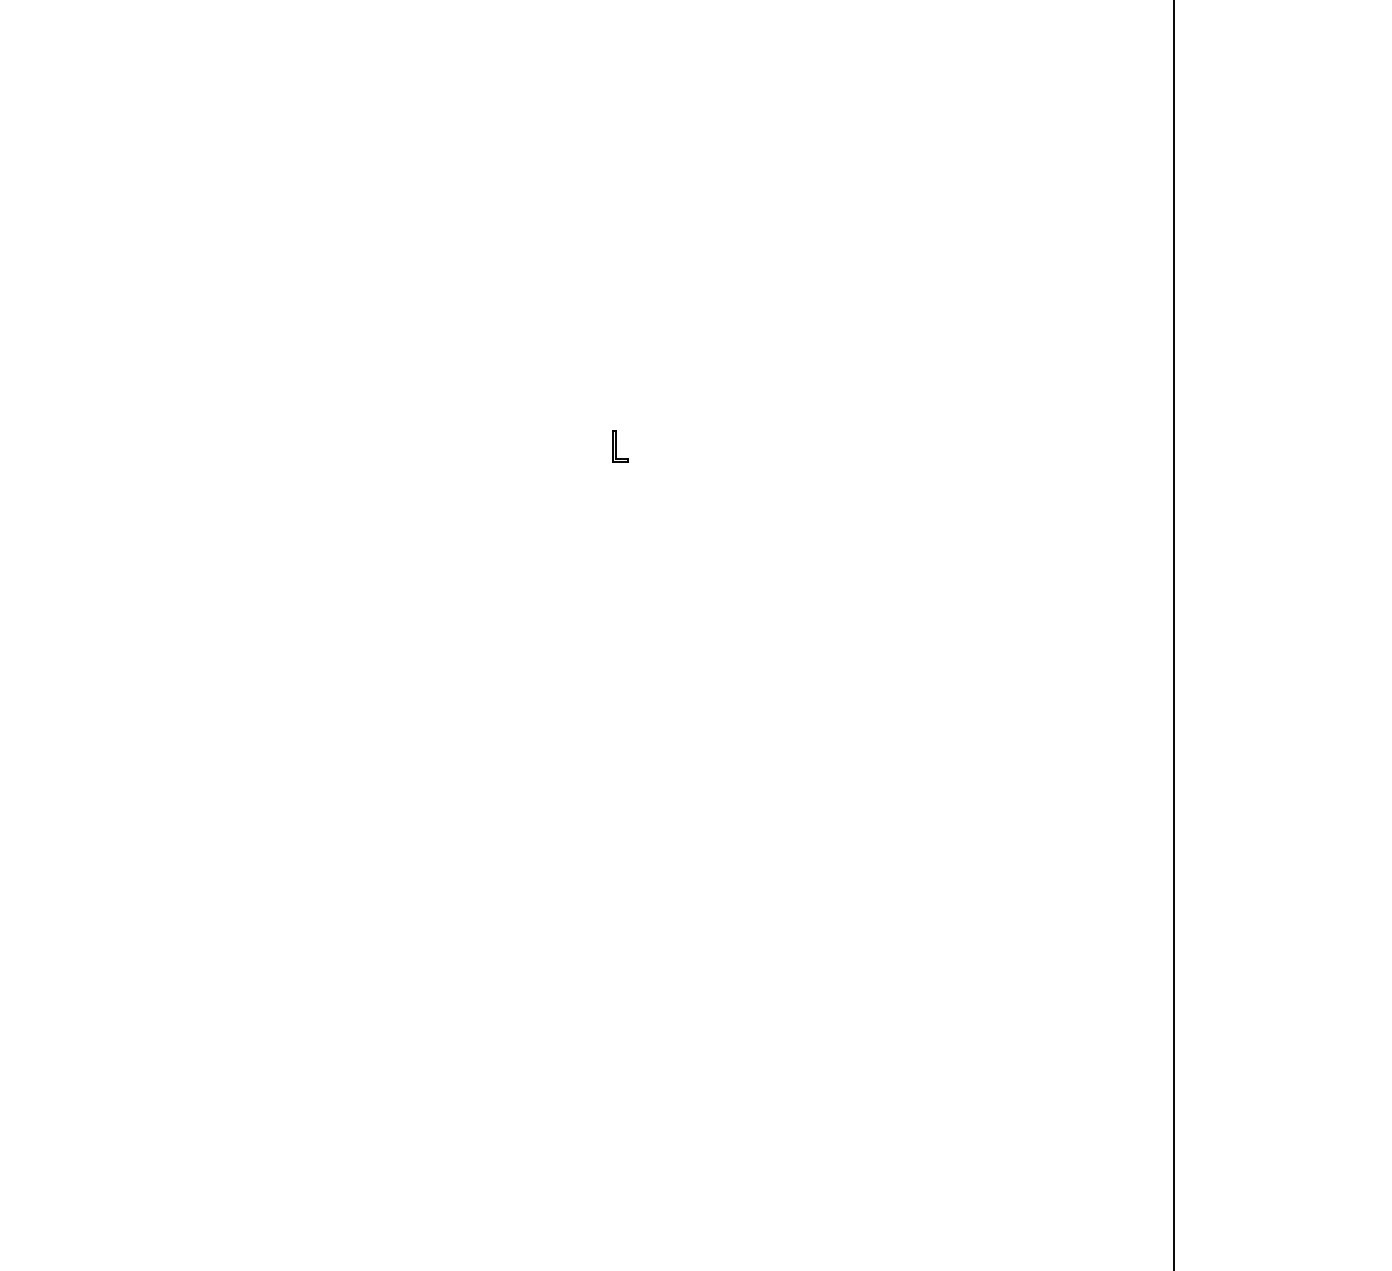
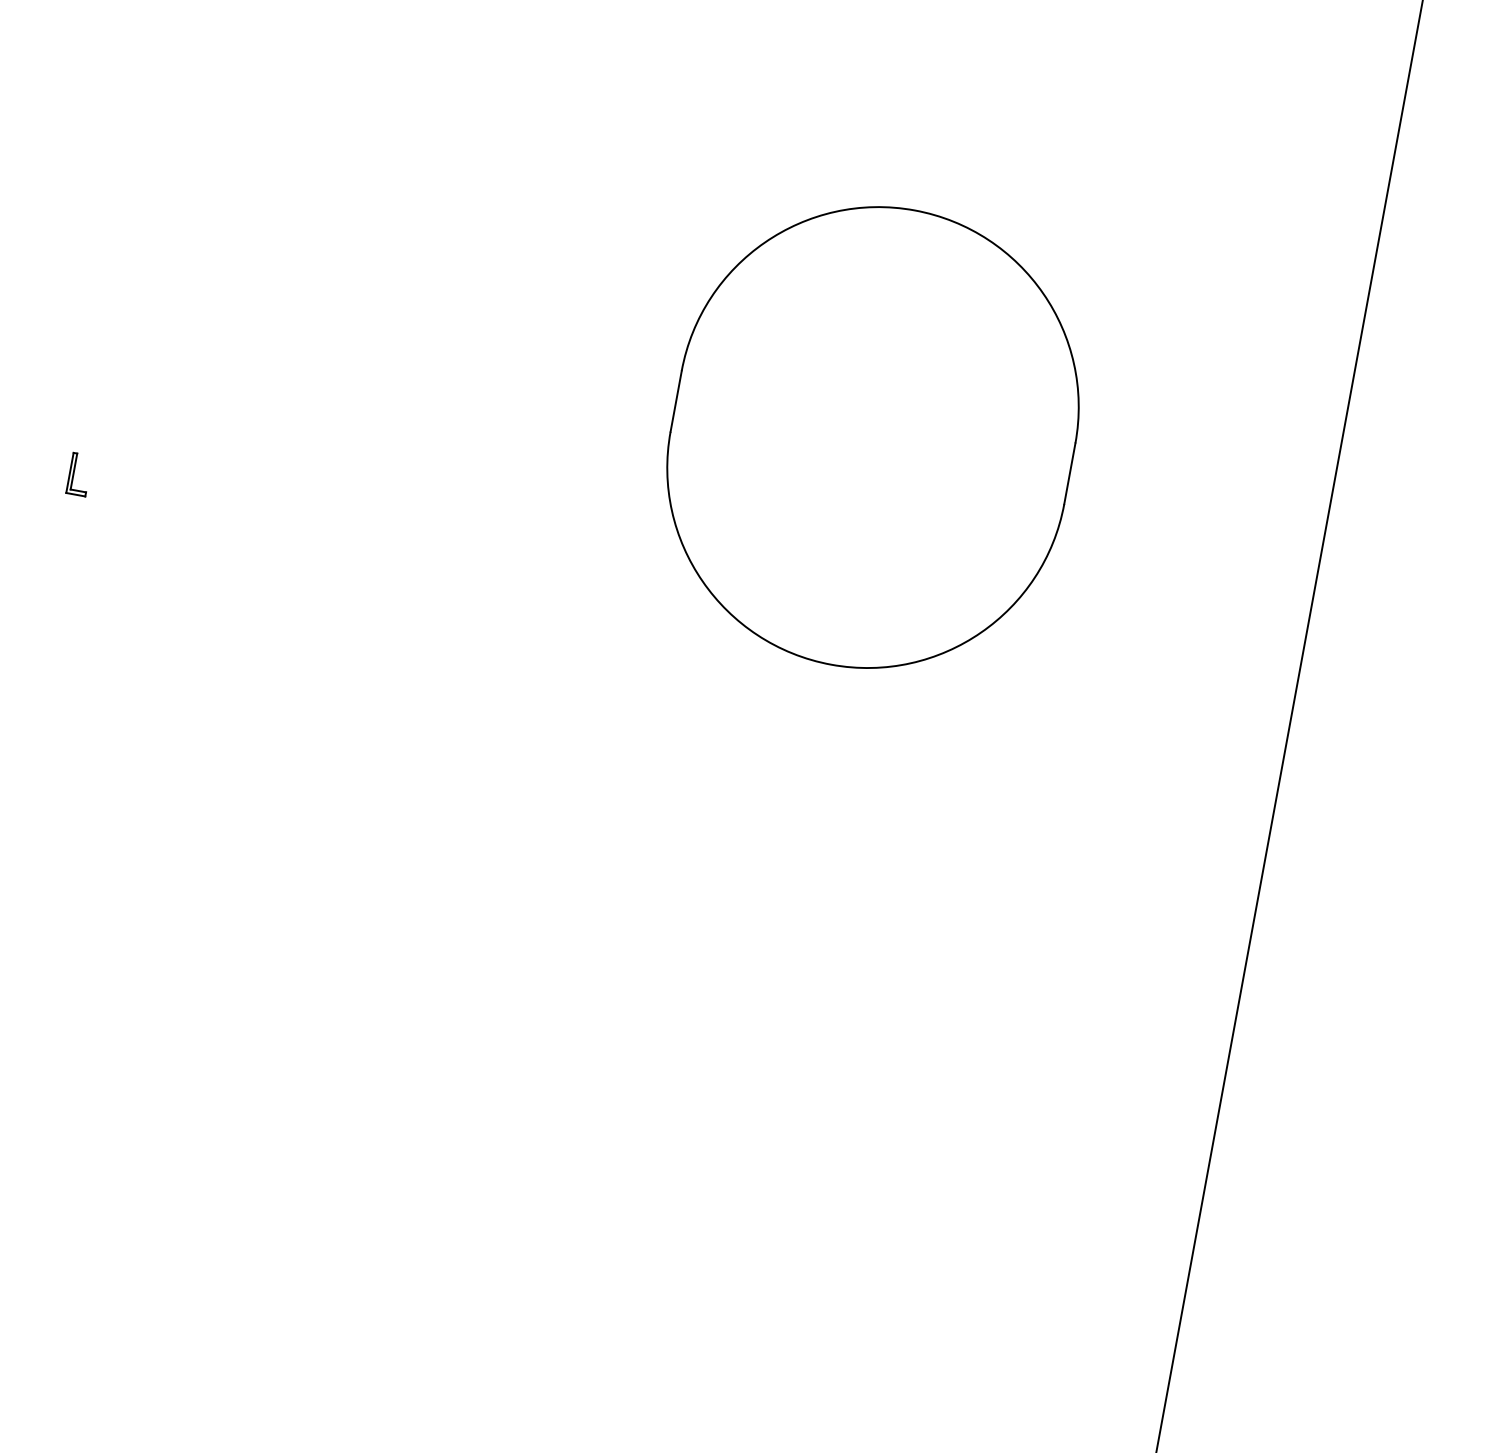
part: (620, 446) -> (79, 474), moved
part: (820, 449) -> (873, 436), added

